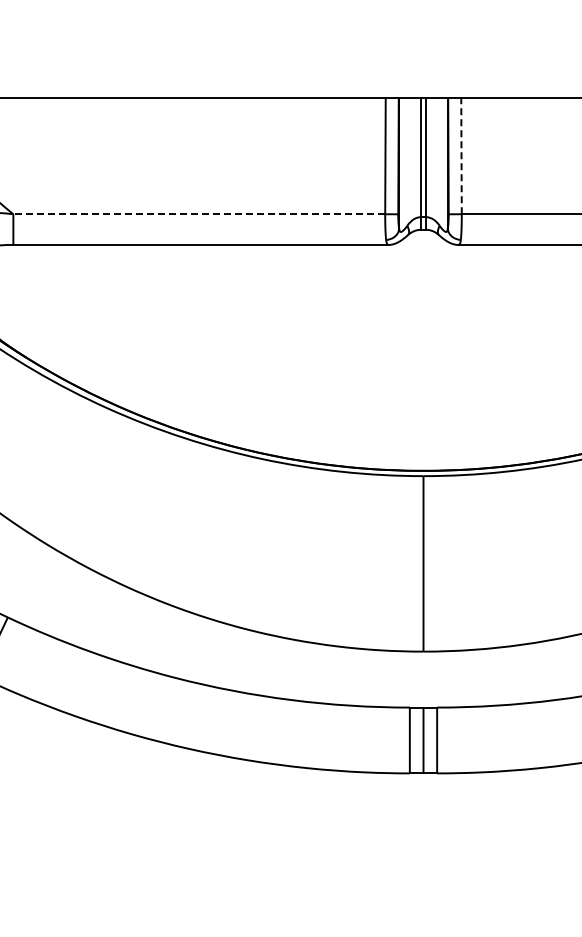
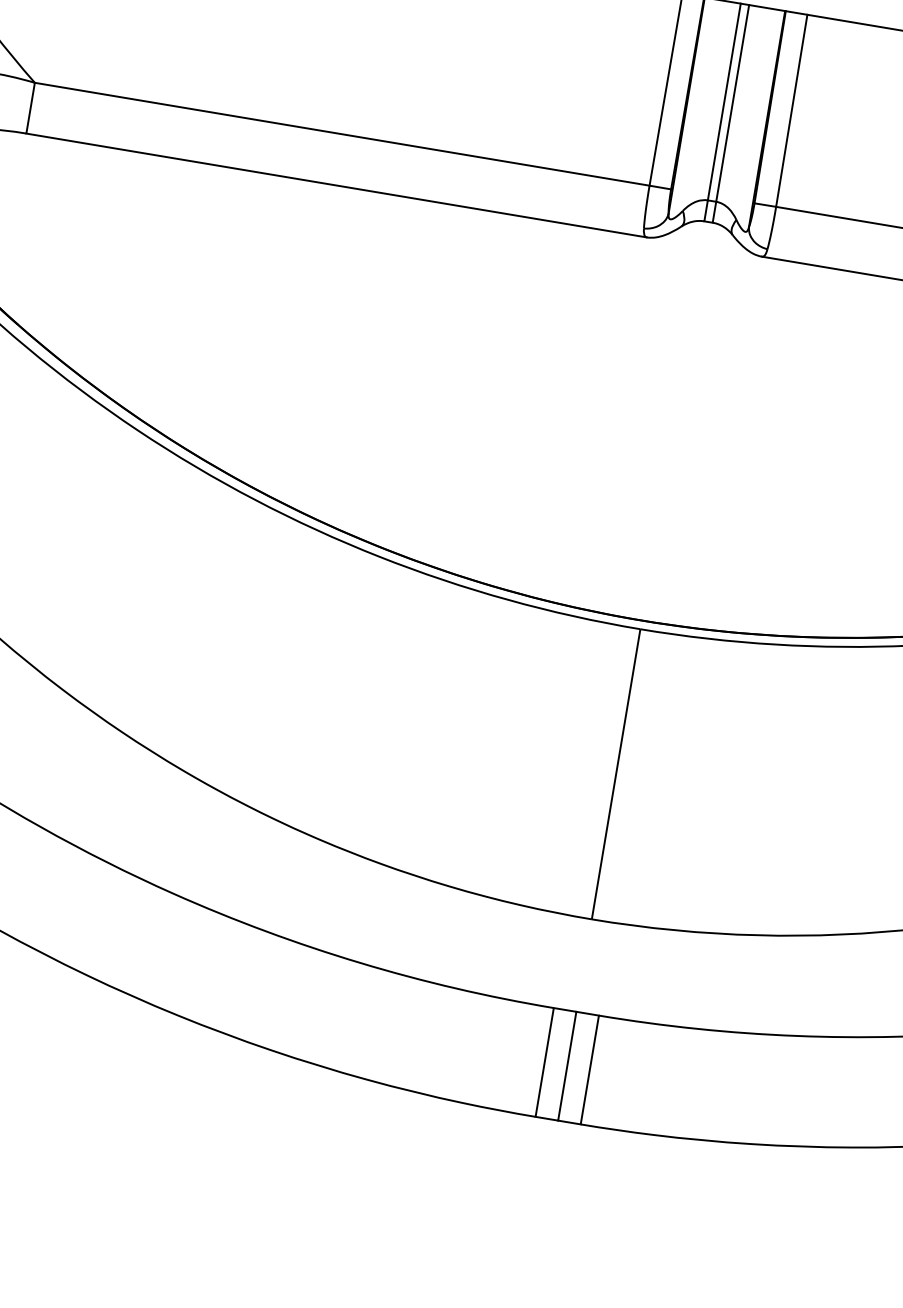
line: (461, 155) -> (791, 109), dashed -> solid
line: (199, 214) -> (342, 134), dashed -> solid

